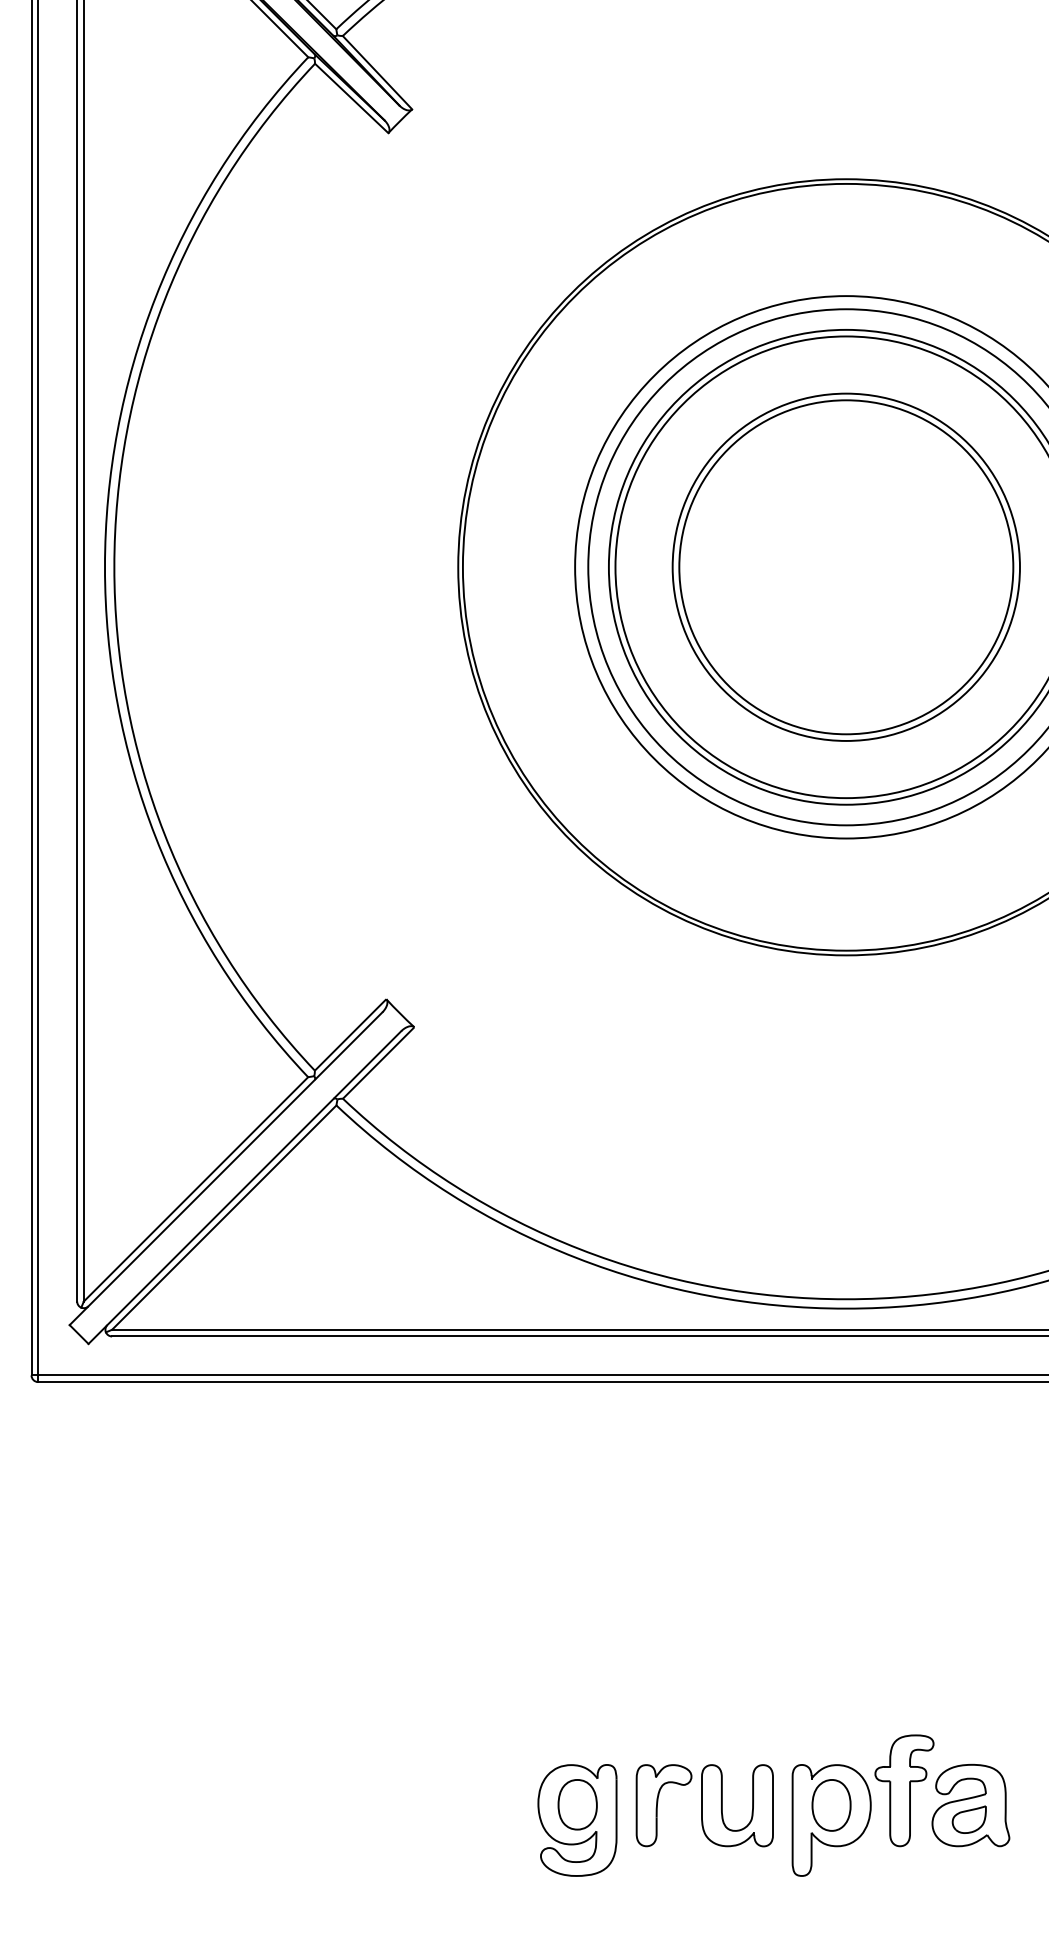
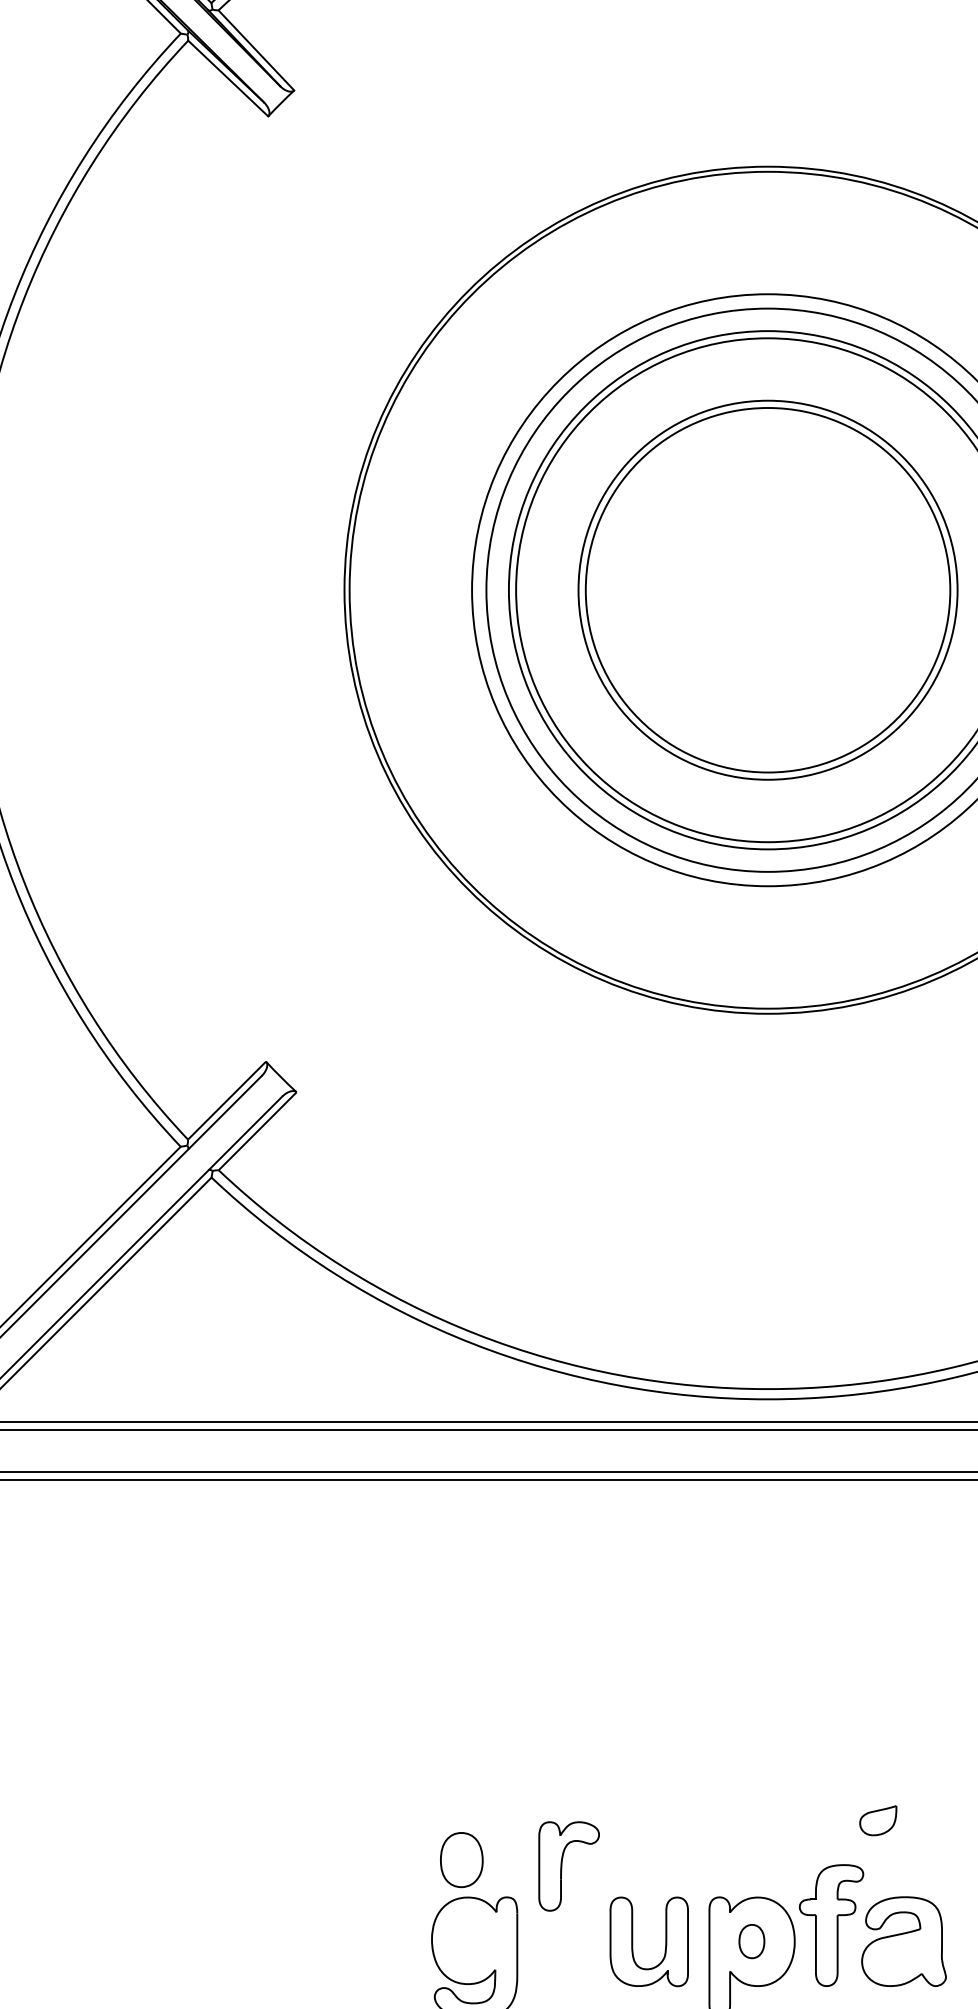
part: (577, 1804) -> (461, 1859), moved
part: (663, 1805) -> (568, 1866), moved
part: (831, 1805) -> (751, 1941), size x0.6
part: (968, 1819) -> (877, 1820), moved

